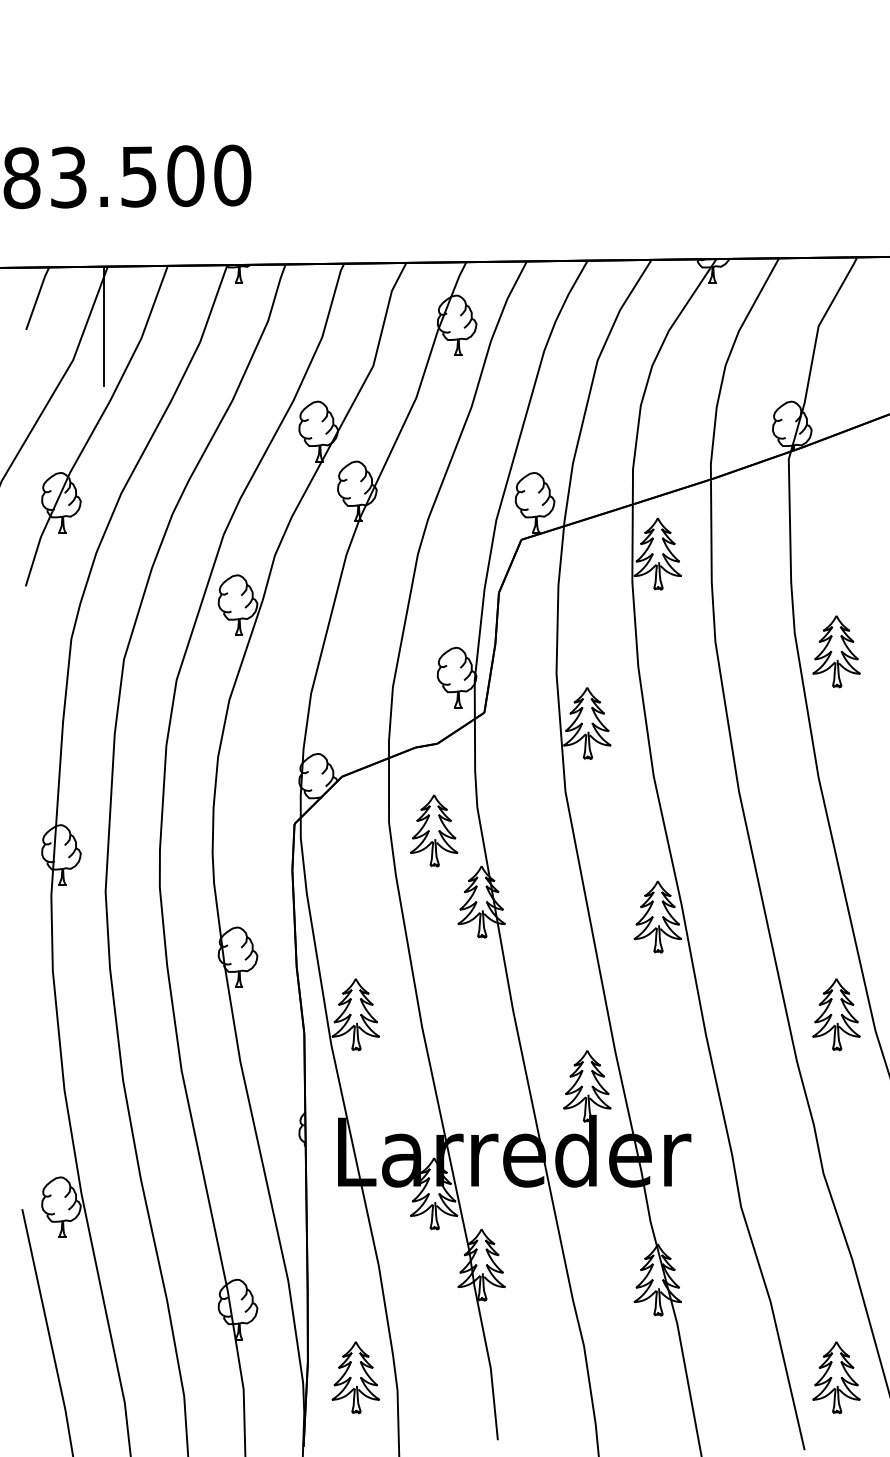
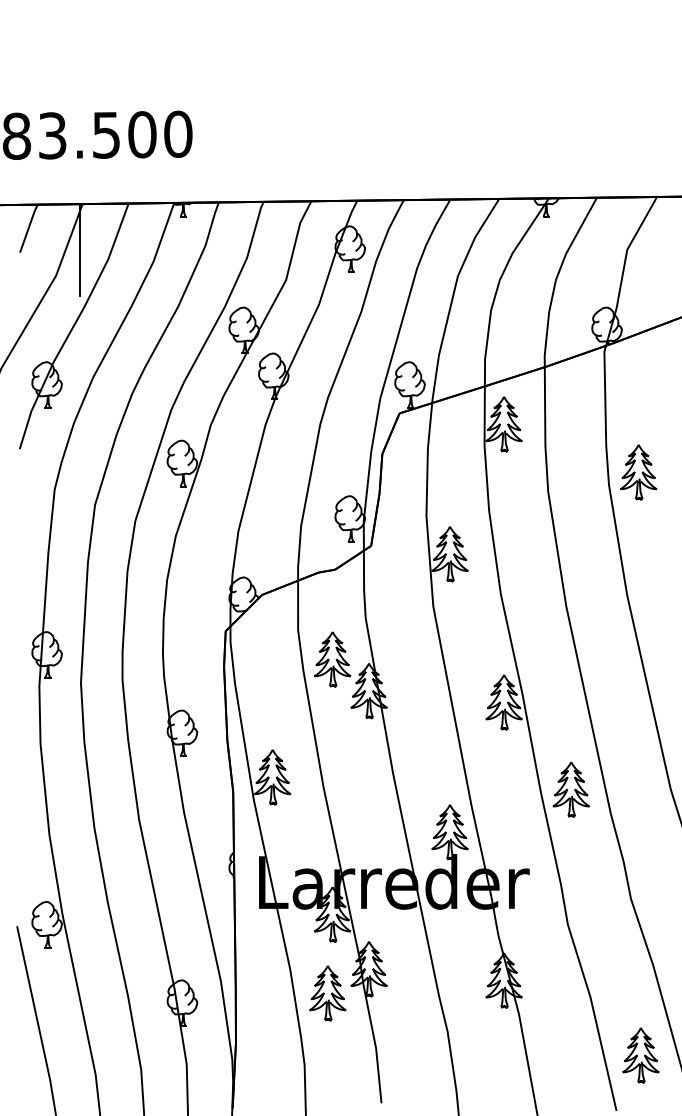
part: (836, 651) -> (638, 472), moved
part: (434, 830) -> (332, 659), moved
part: (836, 1014) -> (571, 789), moved
part: (355, 1377) -> (327, 993), moved

